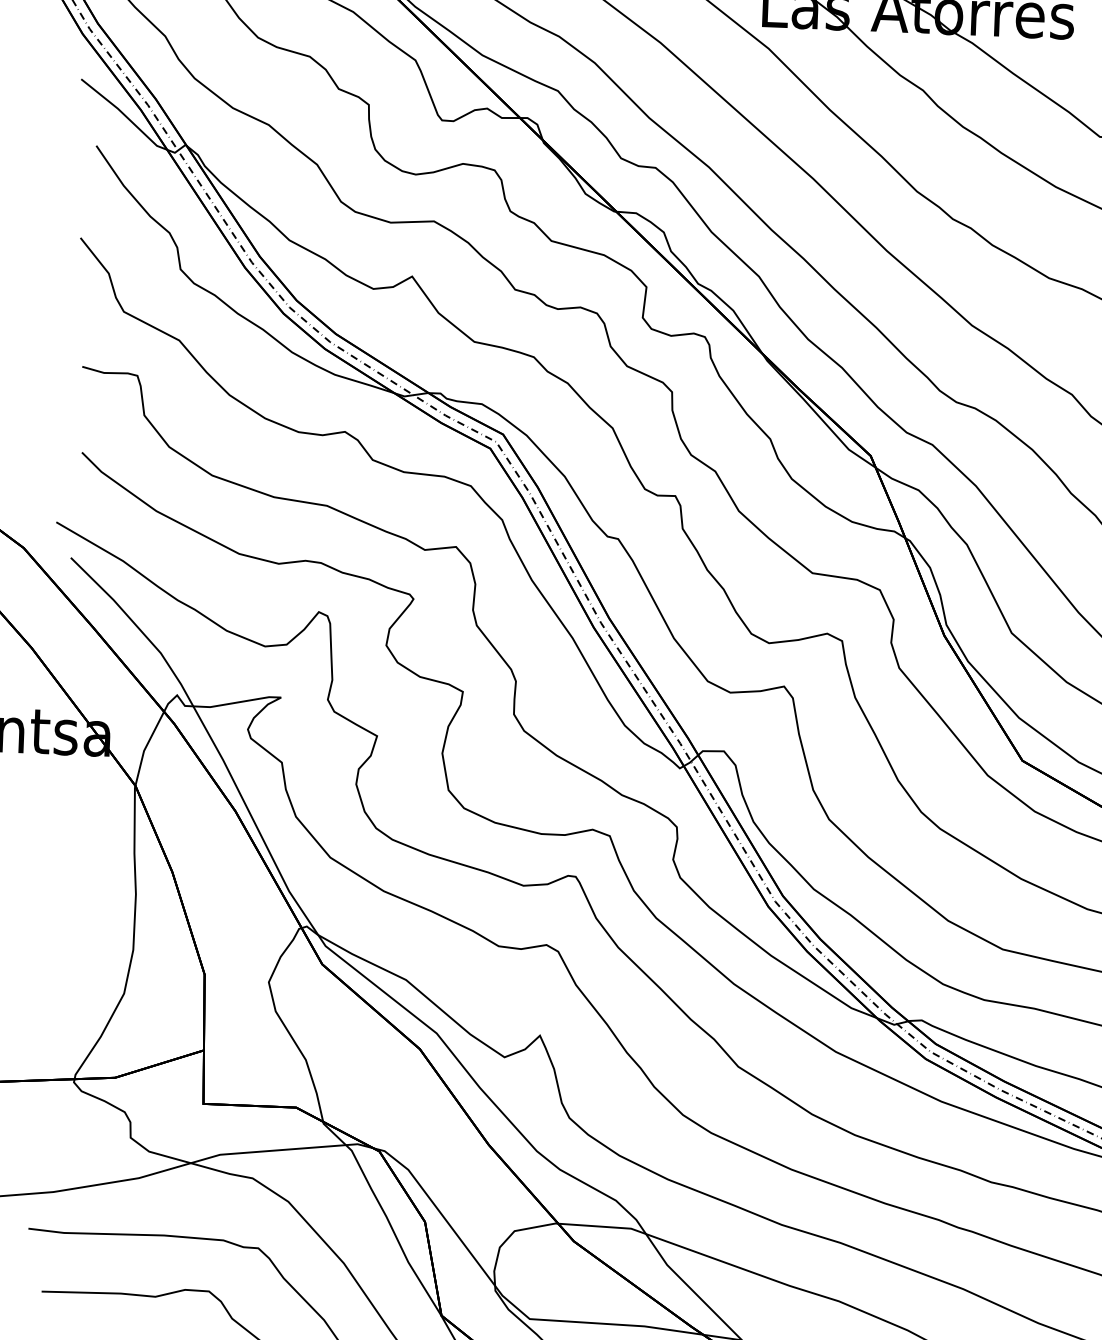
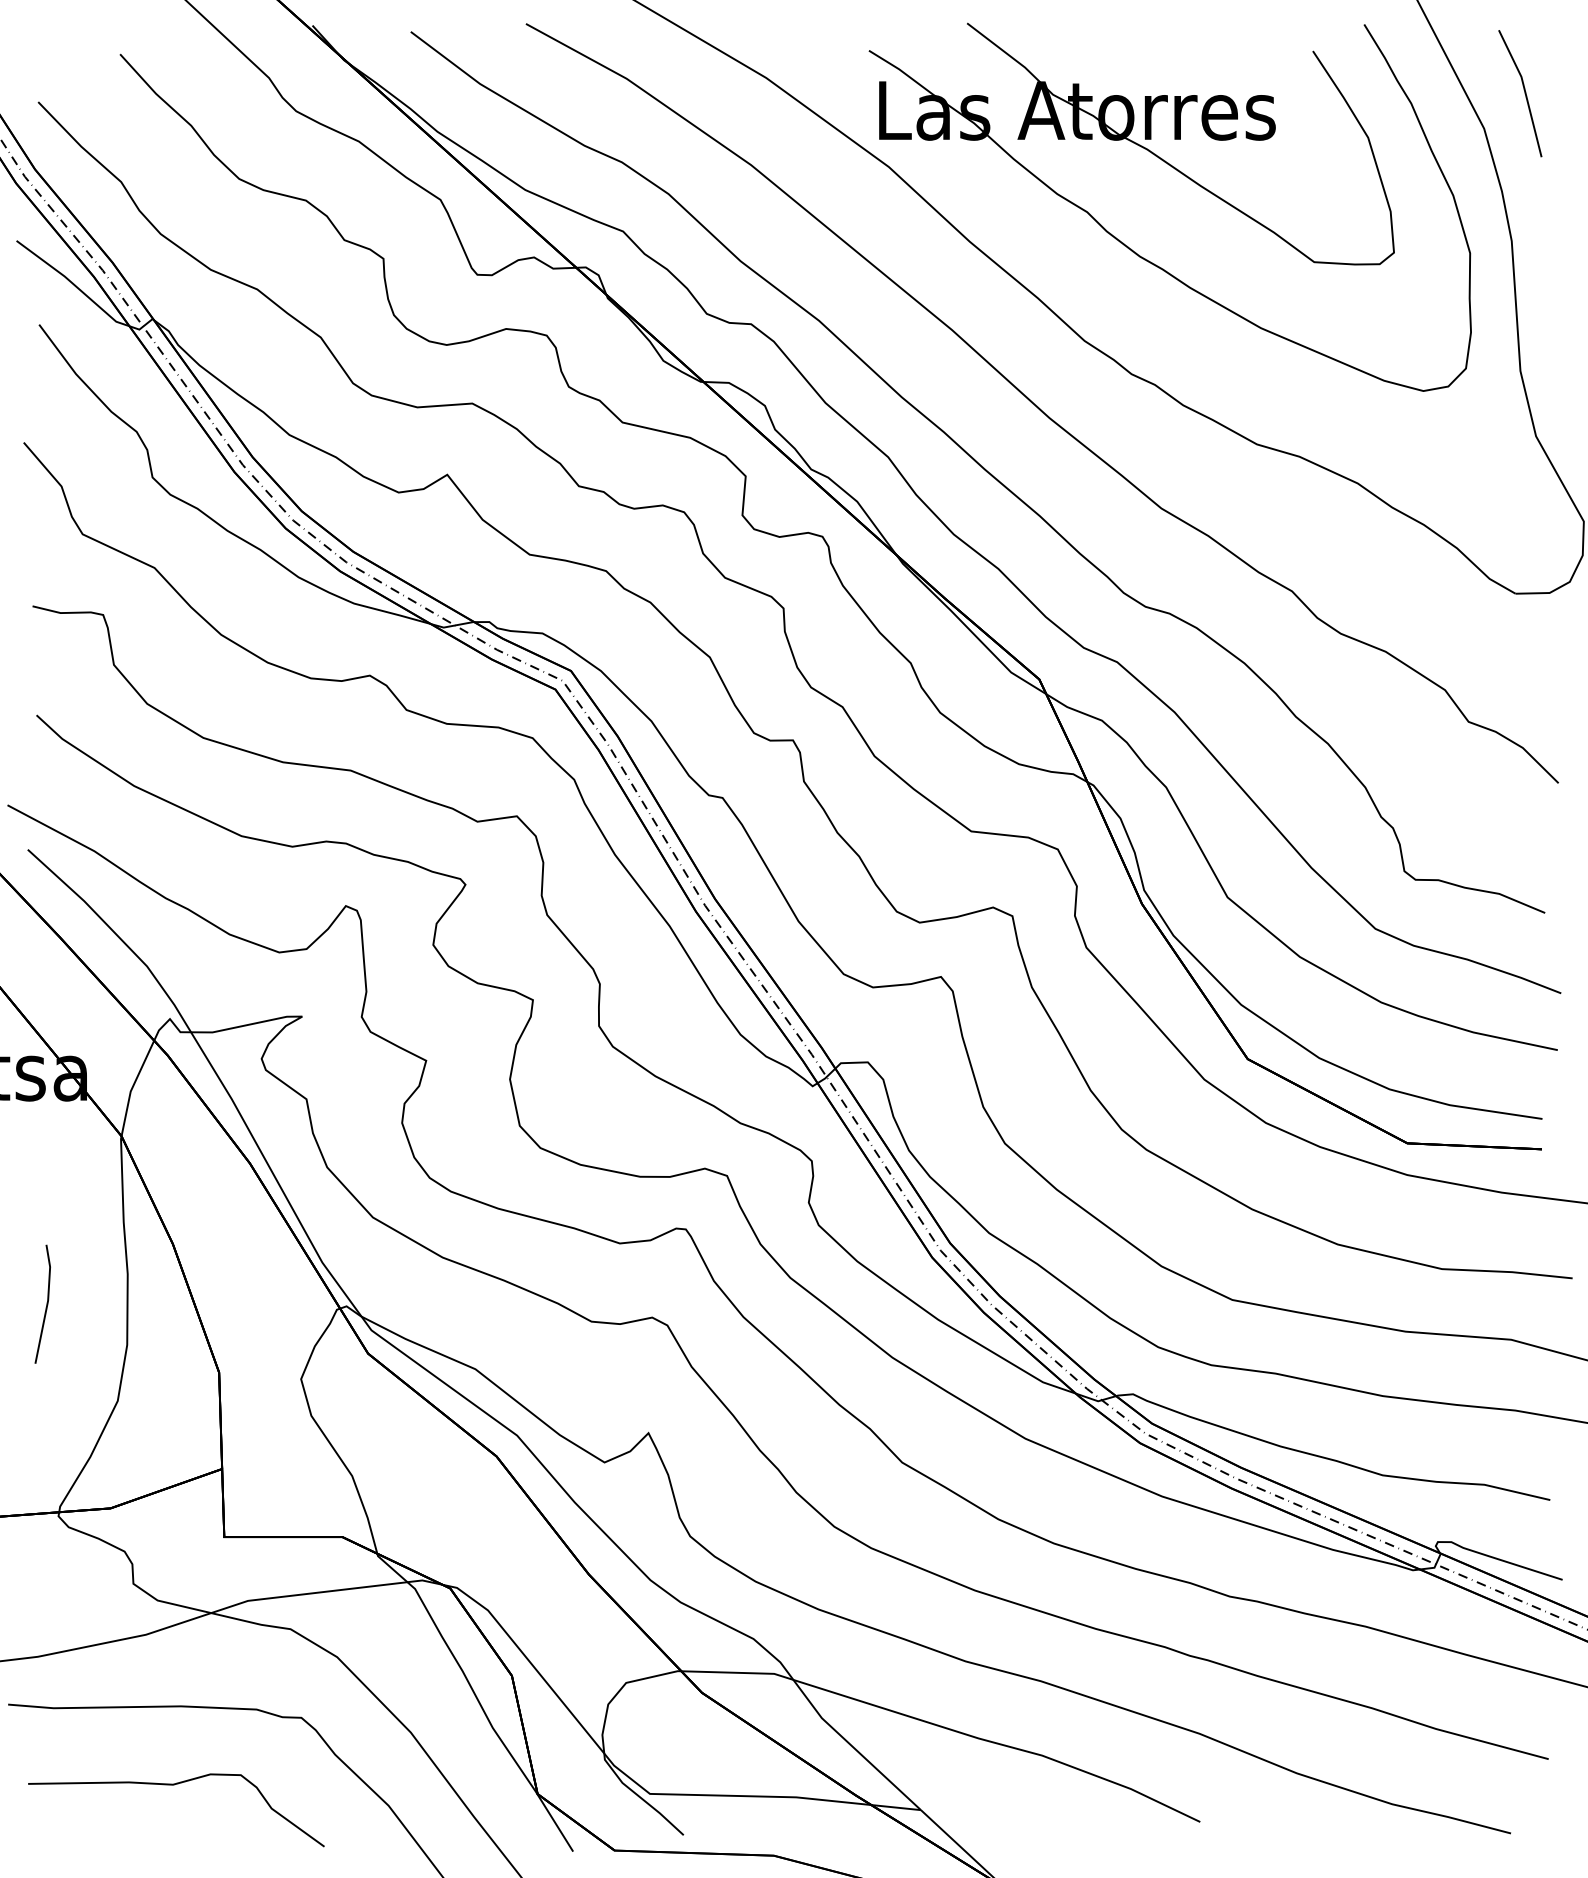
line: (71, 914) -> (46, 1303), added

